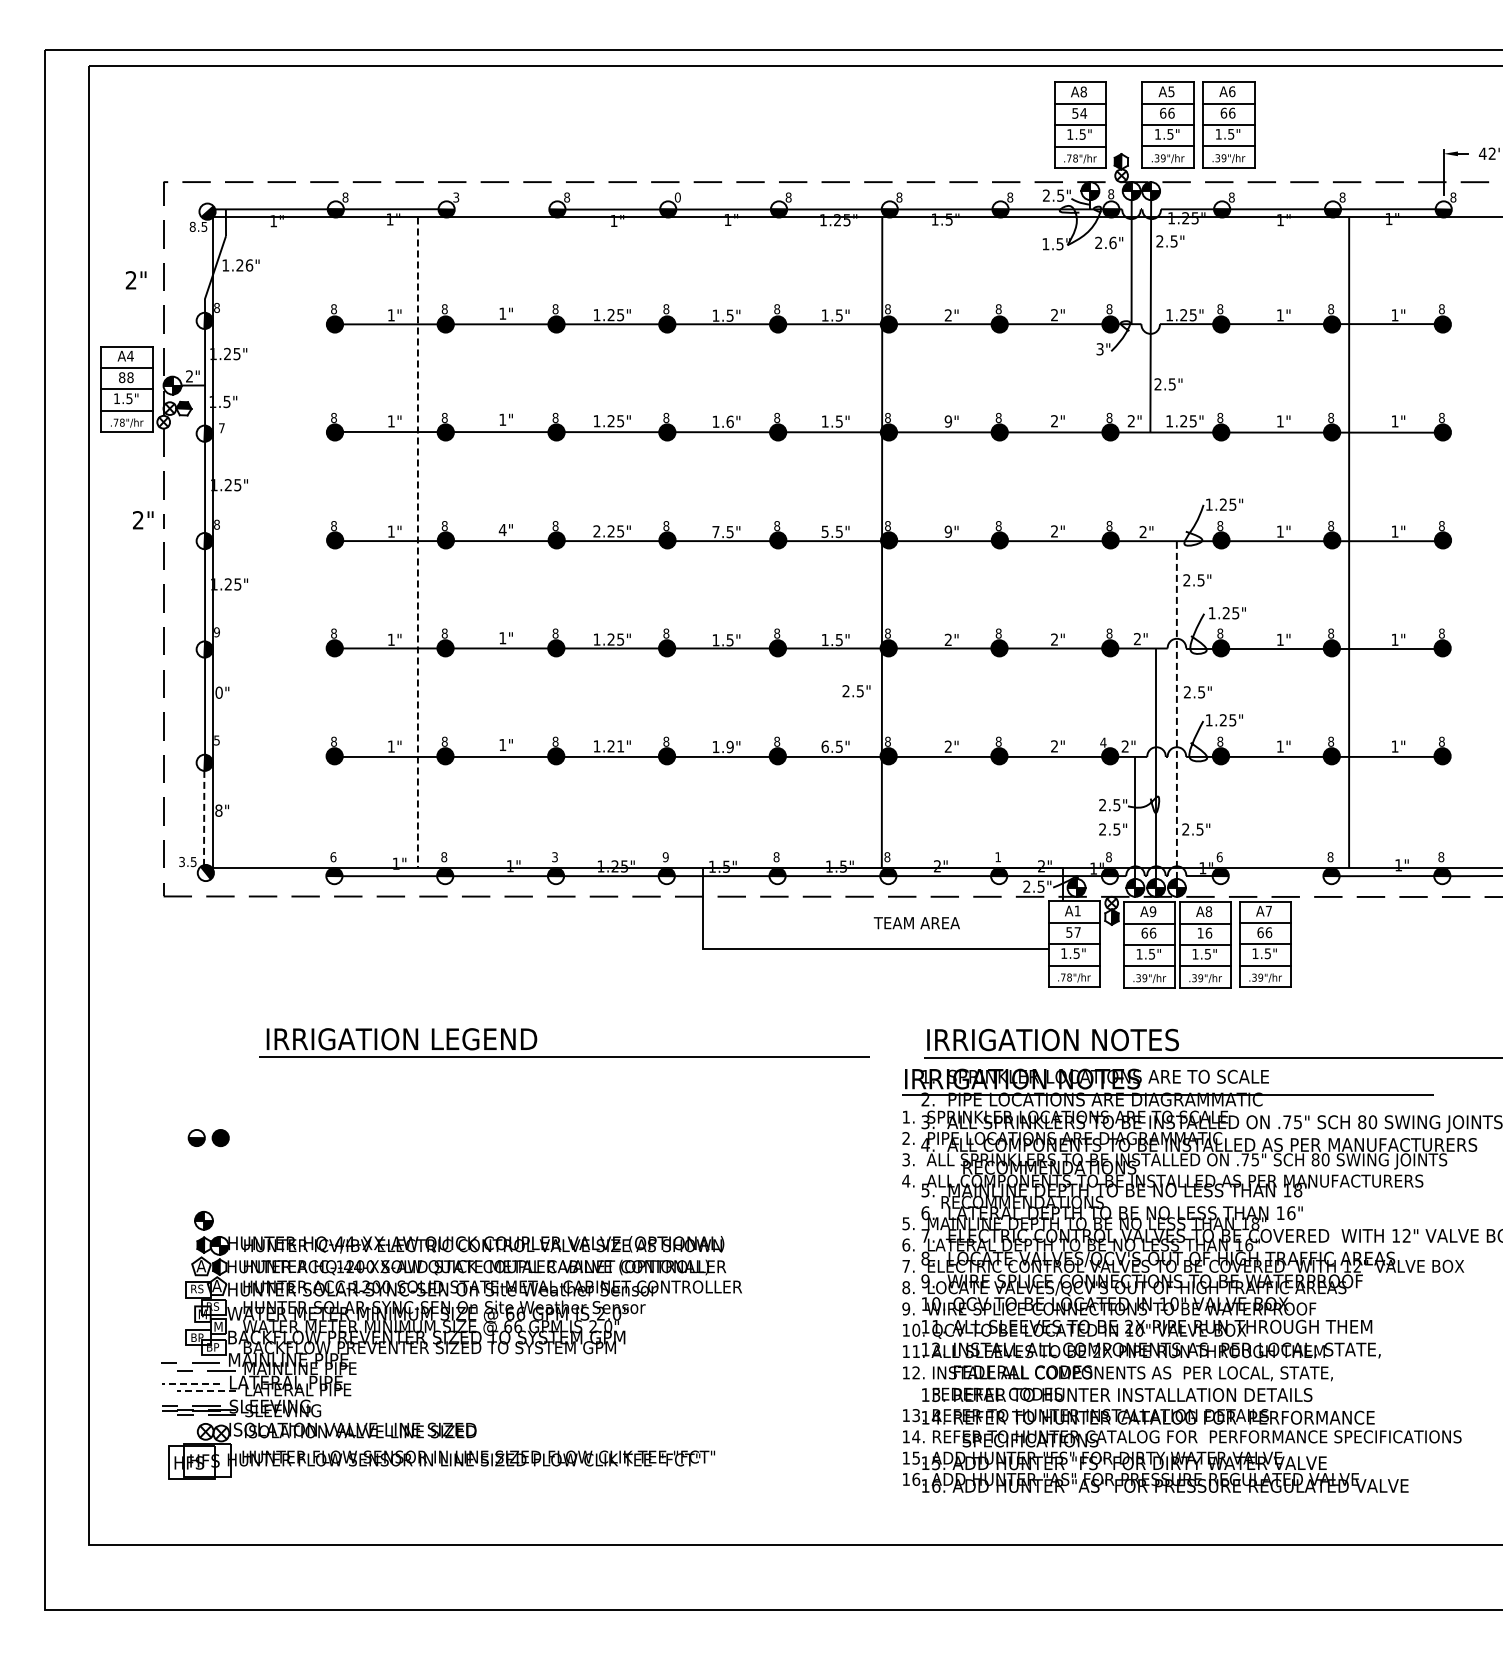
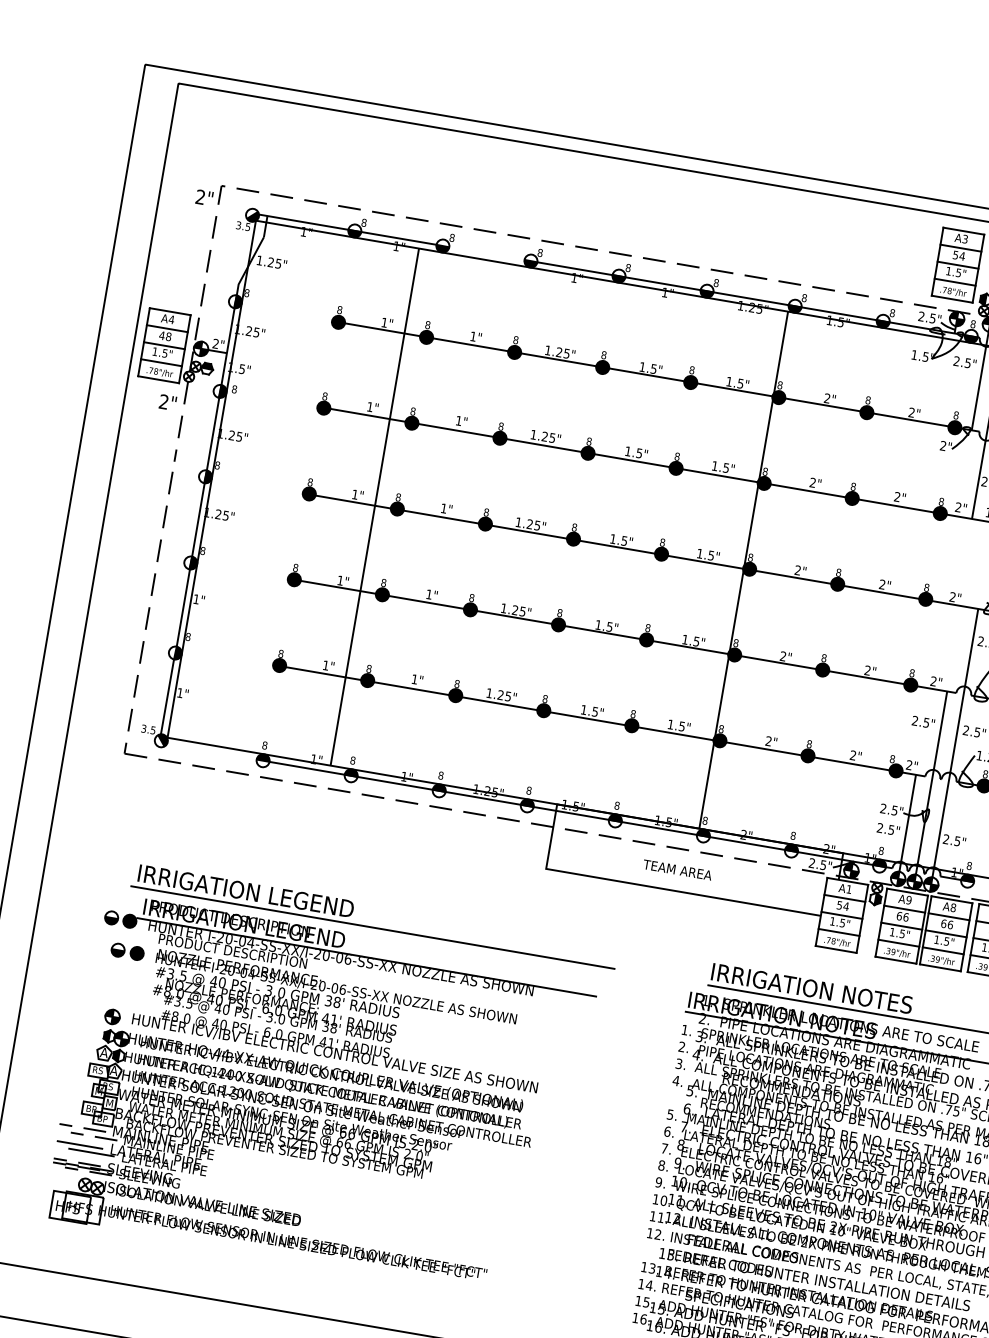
text: (1083, 91) -> (965, 238), A8 -> A3
text: (456, 197) -> (452, 237), 3 -> 8
text: (677, 197) -> (628, 267), 0 -> 8
text: (192, 226) -> (238, 225), 8.5 -> 3.5
text: (1112, 242) -> (967, 362), 2.6" -> 2.5"
text: (249, 265) -> (278, 263), 1.26" -> 1.25"
text: (135, 280) -> (203, 197), moved
text: (1099, 349) -> (942, 446), 3" -> 2"
text: (121, 377) -> (161, 335), 88 -> 48
text: (729, 421) -> (638, 453), 1.6" -> 1.5"
text: (948, 421) -> (813, 482), 9" -> 2"
text: (221, 428) -> (234, 389), 7 -> 8
text: (143, 520) -> (168, 402), moved
text: (502, 530) -> (443, 508), 4" -> 1"
text: (596, 531) -> (518, 522), 2.25" -> 1.25"
text: (824, 531) -> (699, 553), 5.5" -> 1.5"
text: (948, 531) -> (798, 570), 9" -> 2"
text: (715, 532) -> (612, 539), 7.5" -> 1.5"
line: (417, 543) -> (374, 507), dashed -> solid
text: (216, 632) -> (202, 551), 9 -> 8
text: (856, 691) -> (923, 722), moved
text: (218, 692) -> (195, 599), 0" -> 1"
line: (1176, 710) -> (954, 743), dashed -> solid
text: (216, 740) -> (187, 636), 5 -> 8
text: (1103, 742) -> (892, 759), 4 -> 8
text: (620, 746) -> (508, 696), 1.21" -> 1.25"
text: (729, 746) -> (594, 711), 1.9" -> 1.5"
text: (824, 746) -> (670, 724), 6.5" -> 1.5"
text: (218, 810) -> (179, 692), 8" -> 1"
line: (204, 818) -> (167, 697), dashed -> solid
text: (333, 857) -> (264, 745), 6 -> 8
text: (554, 857) -> (440, 775), 3 -> 8
text: (665, 857) -> (528, 790), 9 -> 8
text: (998, 857) -> (793, 836), 1 -> 8
text: (1219, 857) -> (969, 866), 6 -> 8
text: (916, 923) -> (677, 870), moved
text: (1077, 932) -> (846, 906), 57 -> 54
text: (1200, 932) -> (943, 923), 16 -> 66
part: (564, 1056) -> (373, 927), moved
part: (482, 1147) -> (343, 996), added
line: (190, 1384) -> (79, 1145), dashed -> solid
line: (206, 1390) -> (91, 1152), dashed -> solid

